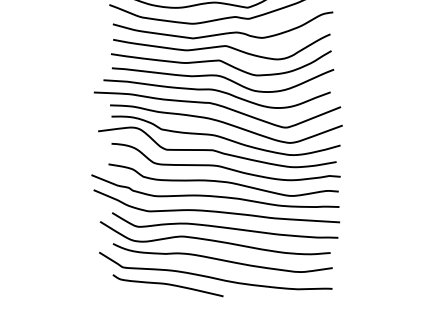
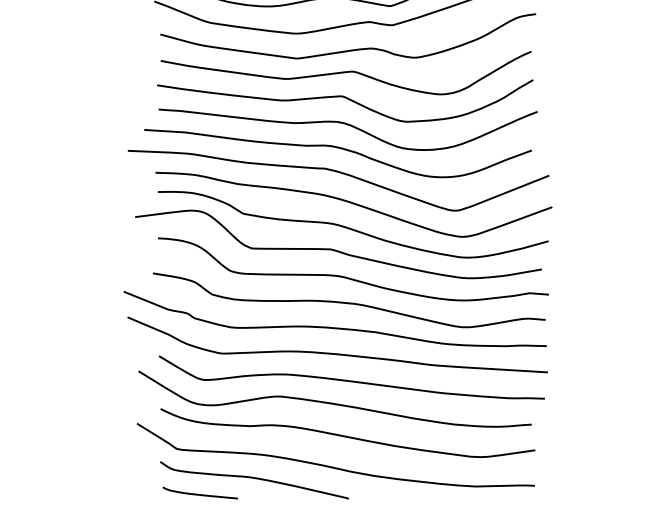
curve: (136, 293) -> (200, 493), added

